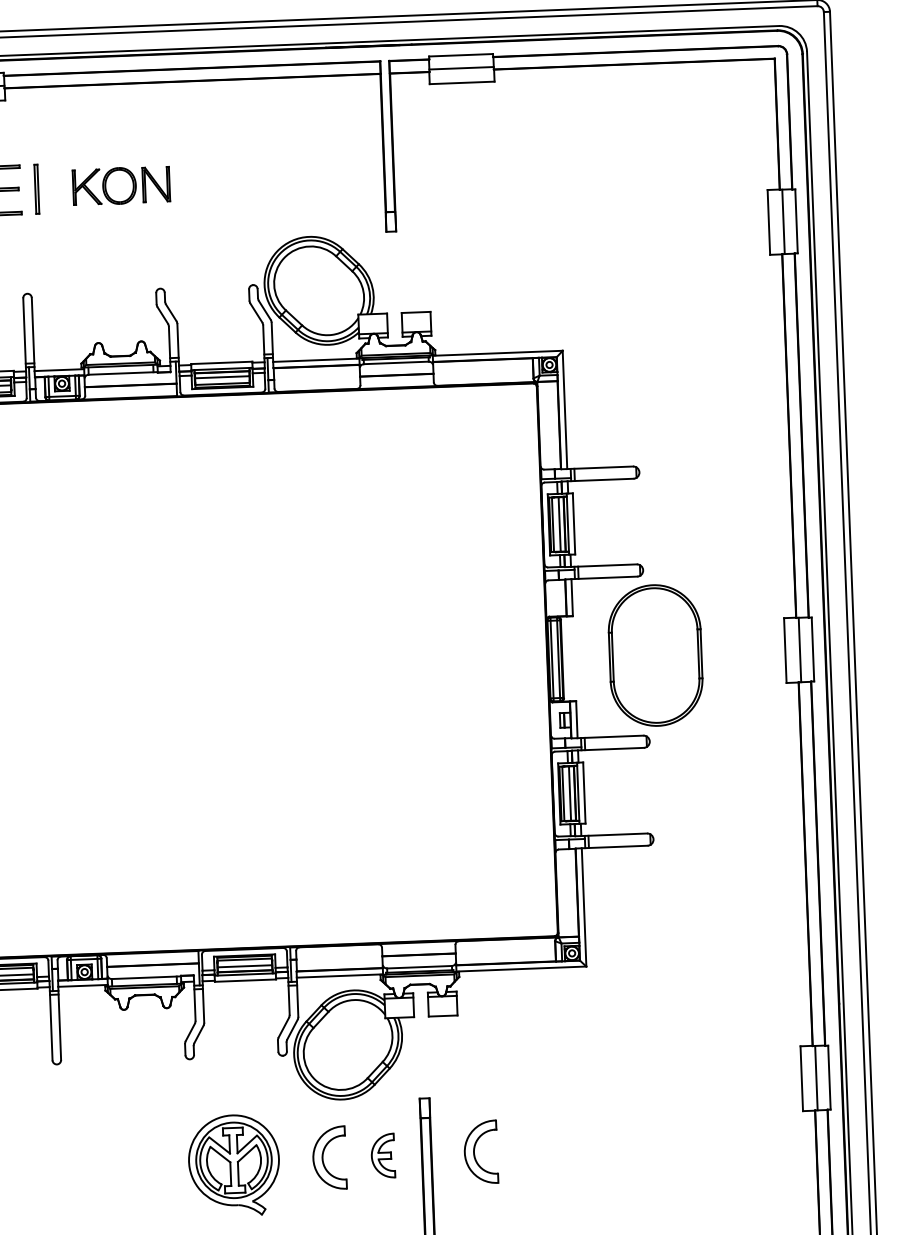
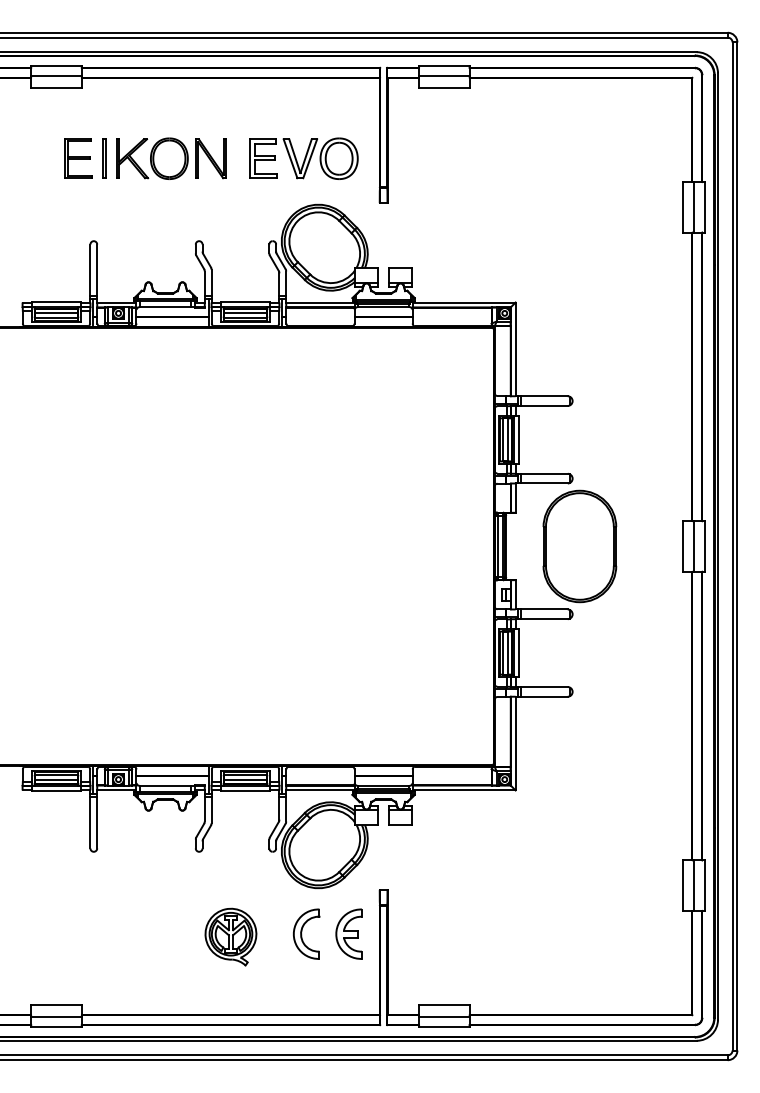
part: (288, 179) -> (303, 158), added
part: (121, 185) -> (171, 158), size x1.43
part: (480, 1151) -> (426, 933), removed
part: (382, 1155) -> (348, 933), size x1.43
part: (233, 1164) -> (230, 936), size x0.71

